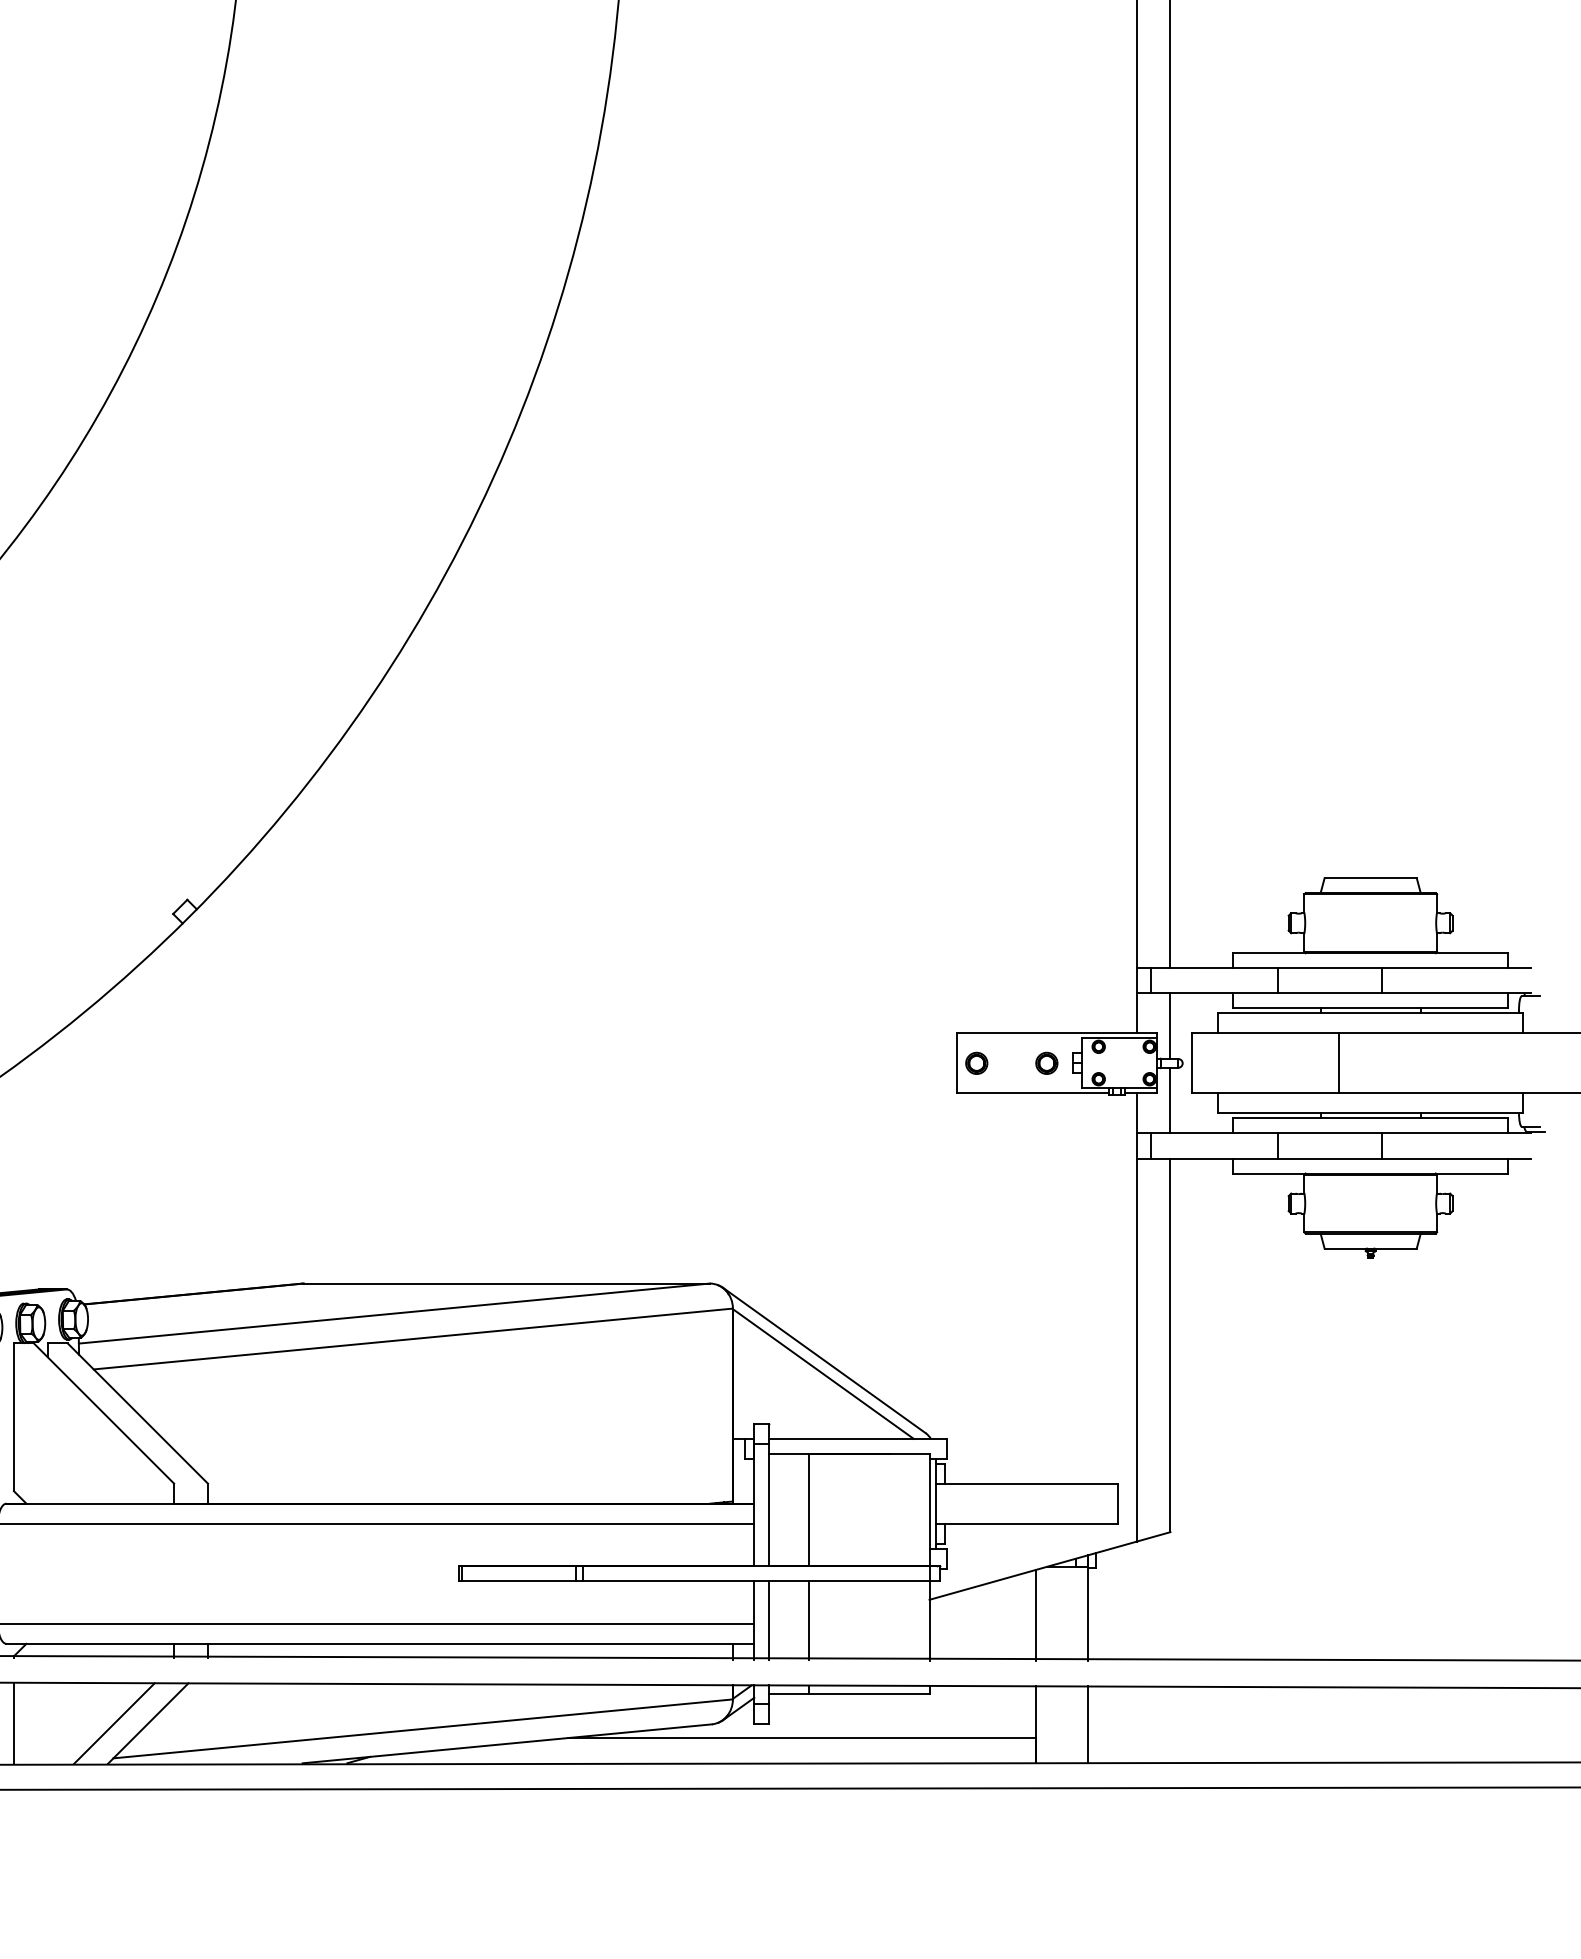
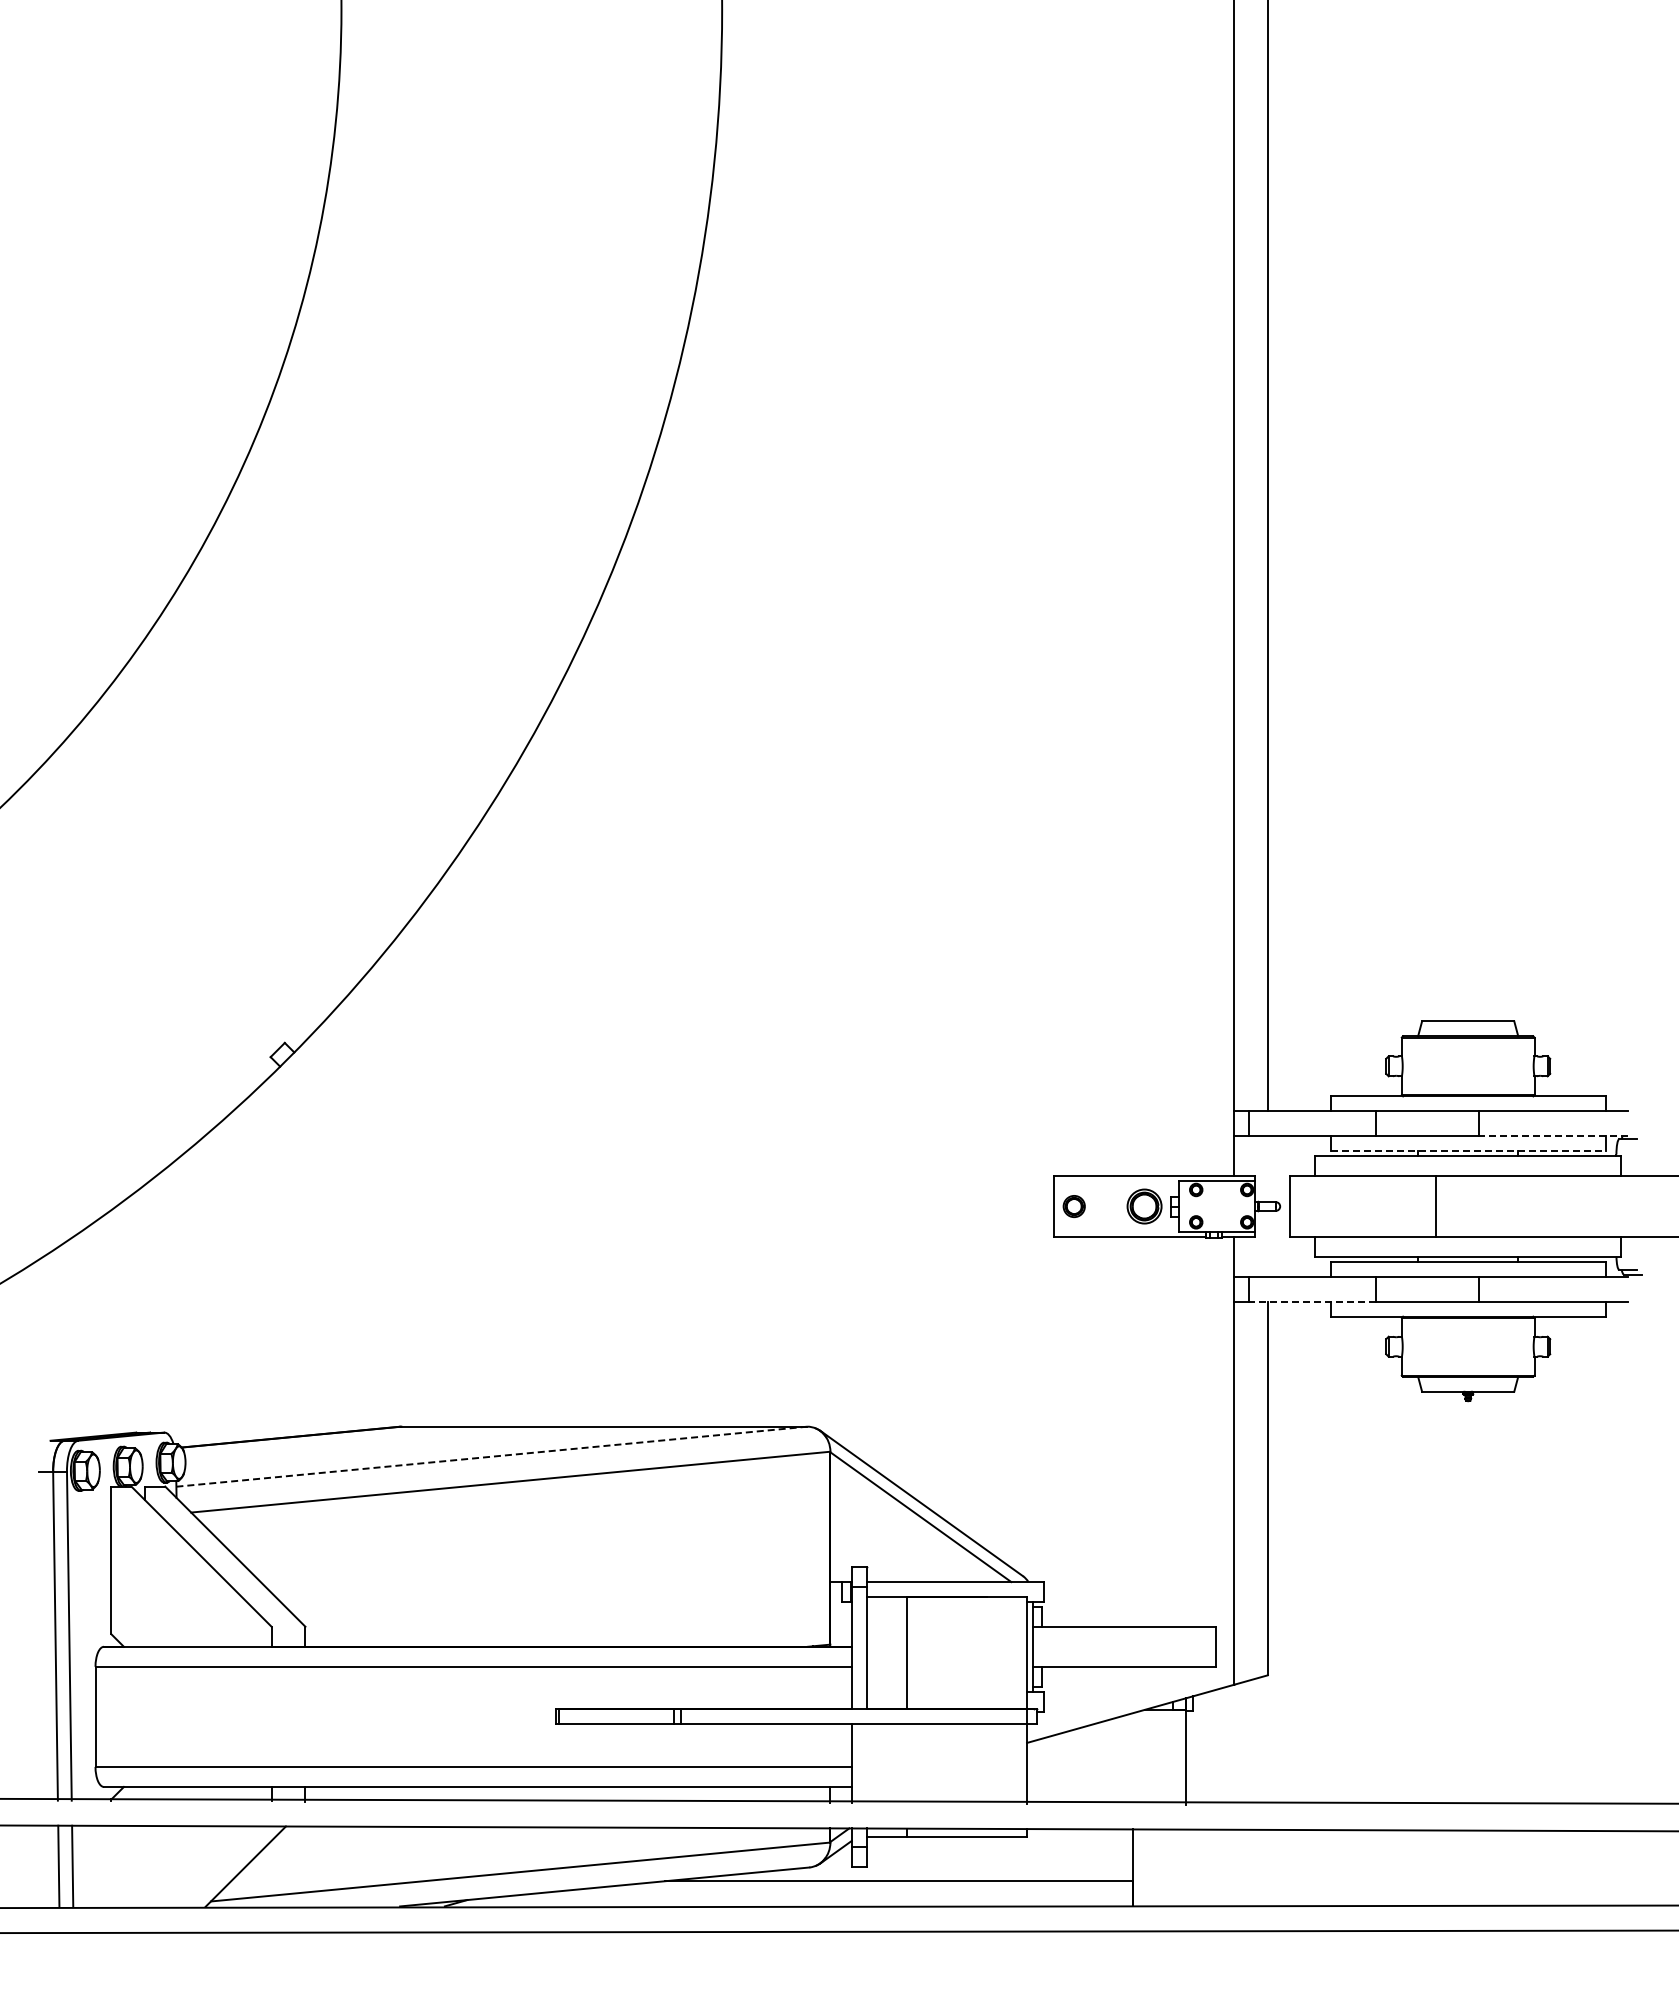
line: (1456, 993) -> (1553, 1136), solid -> dashed
line: (1371, 1008) -> (1468, 1151), solid -> dashed
line: (1170, 1026) -> (1267, 1169), removed
part: (1046, 1063) -> (1143, 1206), size x1.6
line: (1170, 1100) -> (1267, 1243), removed
line: (1215, 1158) -> (1312, 1301), solid -> dashed
line: (394, 1313) -> (491, 1456), solid -> dashed
line: (1036, 1615) -> (1133, 1758), removed
line: (769, 1620) -> (866, 1763), removed
line: (809, 1620) -> (906, 1763), removed
line: (14, 1722) -> (111, 1865), removed
line: (114, 1723) -> (211, 1866), removed
line: (1088, 1724) -> (1185, 1867), removed

